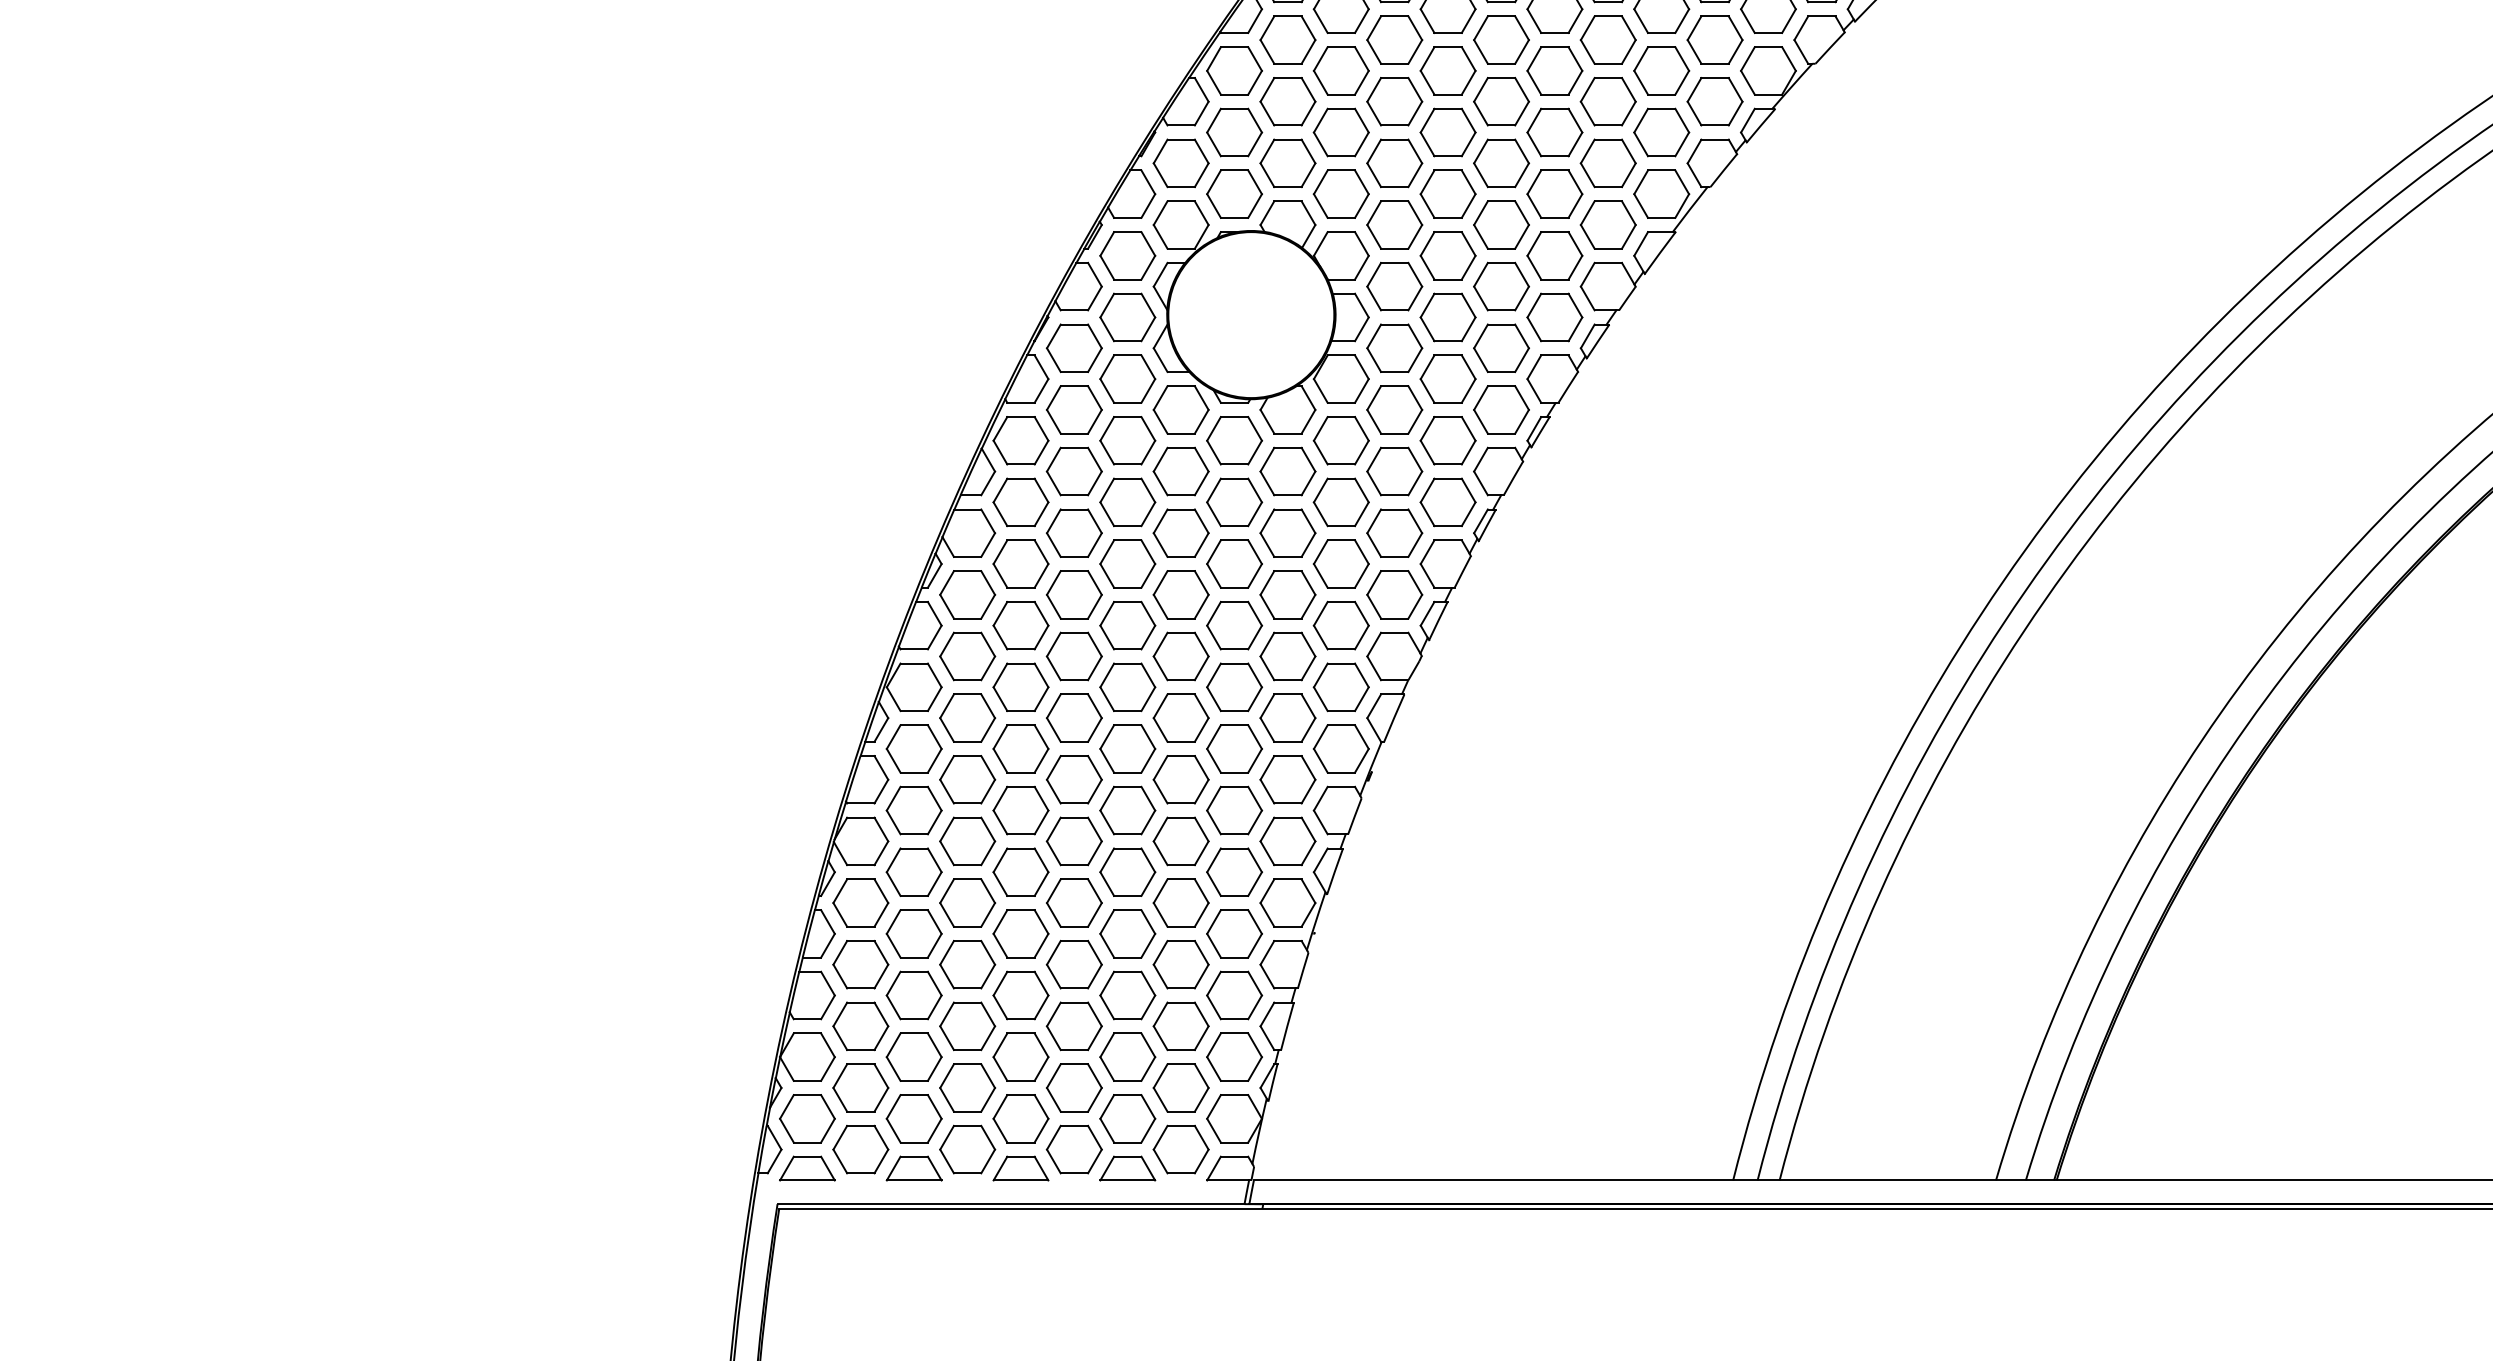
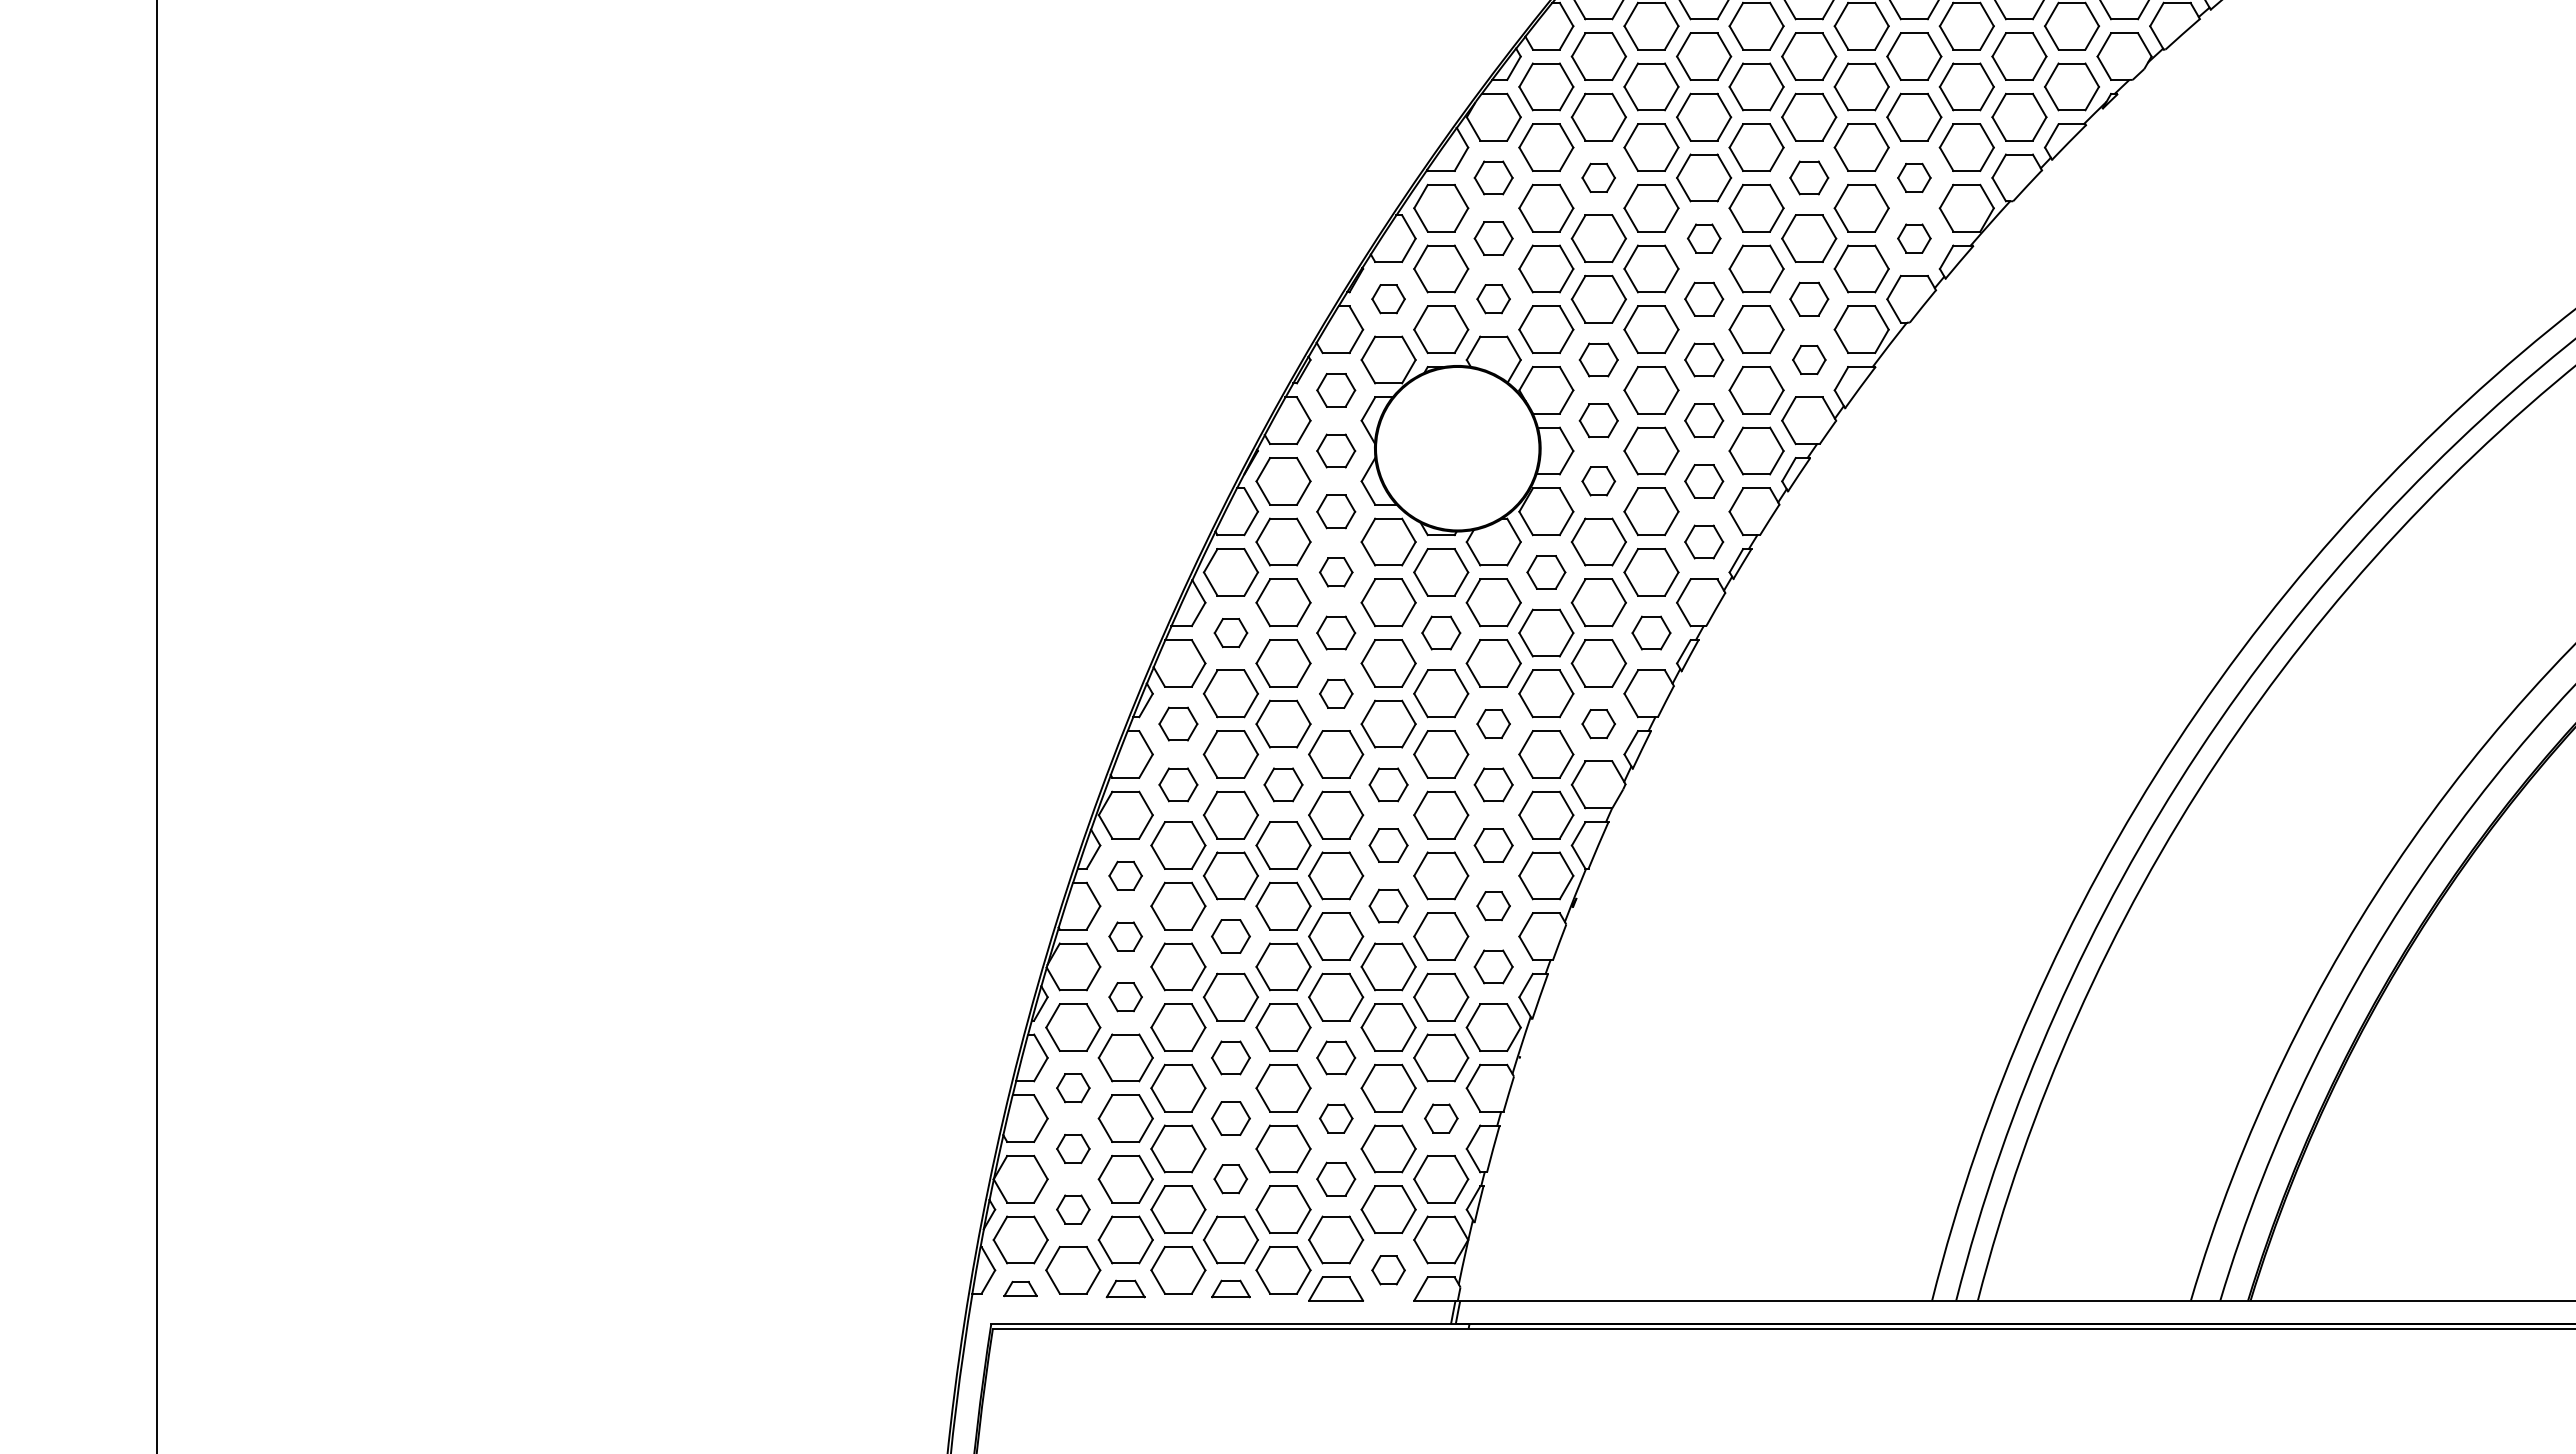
part: (1287, 39) -> (1493, 177), size x0.7
part: (1394, 39) -> (1598, 177), size x0.6
part: (1608, 39) -> (1809, 177), size x0.7
part: (1715, 39) -> (1914, 177), size x0.6
part: (1287, 101) -> (1493, 238), size x0.7
part: (1501, 101) -> (1704, 238), size x0.6
part: (1715, 101) -> (1914, 238), size x0.6
part: (1181, 162) -> (1388, 298), size x0.6
part: (1287, 162) -> (1493, 298), size x0.6
part: (1501, 162) -> (1704, 298), size x0.7
part: (1608, 162) -> (1809, 298), size x0.7
part: (1394, 224) -> (1598, 359), size x0.7
part: (1501, 224) -> (1704, 359), size x0.7
part: (1608, 224) -> (1809, 359), size x0.6
part: (1128, 255) -> (1336, 390), size x0.7
part: (1394, 286) -> (1598, 420), size x0.7
part: (1501, 286) -> (1704, 420), size x0.7
part: (1128, 316) -> (1336, 450), size x0.7
part: (1394, 348) -> (1598, 481), size x0.6
part: (1501, 348) -> (1704, 481), size x0.7
part: (1128, 378) -> (1336, 511), size x0.7
part: (1501, 409) -> (1704, 541), size x0.7
part: (1128, 440) -> (1336, 572), size x0.6
part: (1341, 440) -> (1546, 572), size x0.7
part: (1020, 501) -> (1230, 632), size x0.6
part: (1128, 501) -> (1336, 632), size x0.7
part: (1234, 501) -> (1441, 632), size x0.7
part: (1448, 501) -> (1651, 632), size x0.7
part: (1128, 563) -> (1336, 693), size x0.6
part: (967, 594) -> (1178, 723), size x0.7
part: (1287, 594) -> (1493, 723), size x0.6
part: (1394, 594) -> (1598, 723), size x0.6
part: (967, 656) -> (1178, 784), size x0.7
part: (1074, 656) -> (1283, 784), size x0.7
part: (1181, 656) -> (1388, 784), size x0.7
part: (1287, 656) -> (1493, 784), size x0.7
part: (1181, 718) -> (1388, 845), size x0.7
part: (1287, 718) -> (1493, 845), size x0.7
part: (913, 748) -> (1125, 875), size x0.6
part: (1181, 779) -> (1388, 905), size x0.7
part: (1287, 779) -> (1493, 905), size x0.6
part: (913, 810) -> (1125, 936), size x0.6
part: (1020, 810) -> (1230, 936), size x0.7
part: (1287, 841) -> (1493, 966), size x0.7
part: (913, 871) -> (1125, 996), size x0.6
part: (1020, 933) -> (1230, 1057), size x0.7
part: (1128, 933) -> (1336, 1057), size x0.7
part: (861, 963) -> (1073, 1087), size x0.6
part: (1020, 995) -> (1230, 1118), size x0.7
part: (1128, 995) -> (1336, 1118), size x0.6
part: (1234, 995) -> (1441, 1118), size x0.6
part: (861, 1025) -> (1073, 1148), size x0.6
part: (1020, 1056) -> (1230, 1178), size x0.6
part: (1128, 1056) -> (1336, 1178), size x0.7
part: (861, 1087) -> (1073, 1209), size x0.6
part: (1181, 1149) -> (1388, 1270), size x0.6
part: (807, 1168) -> (1020, 1288), size x0.6
part: (913, 1168) -> (1125, 1288), size x0.7
part: (1020, 1168) -> (1230, 1288), size x0.7

